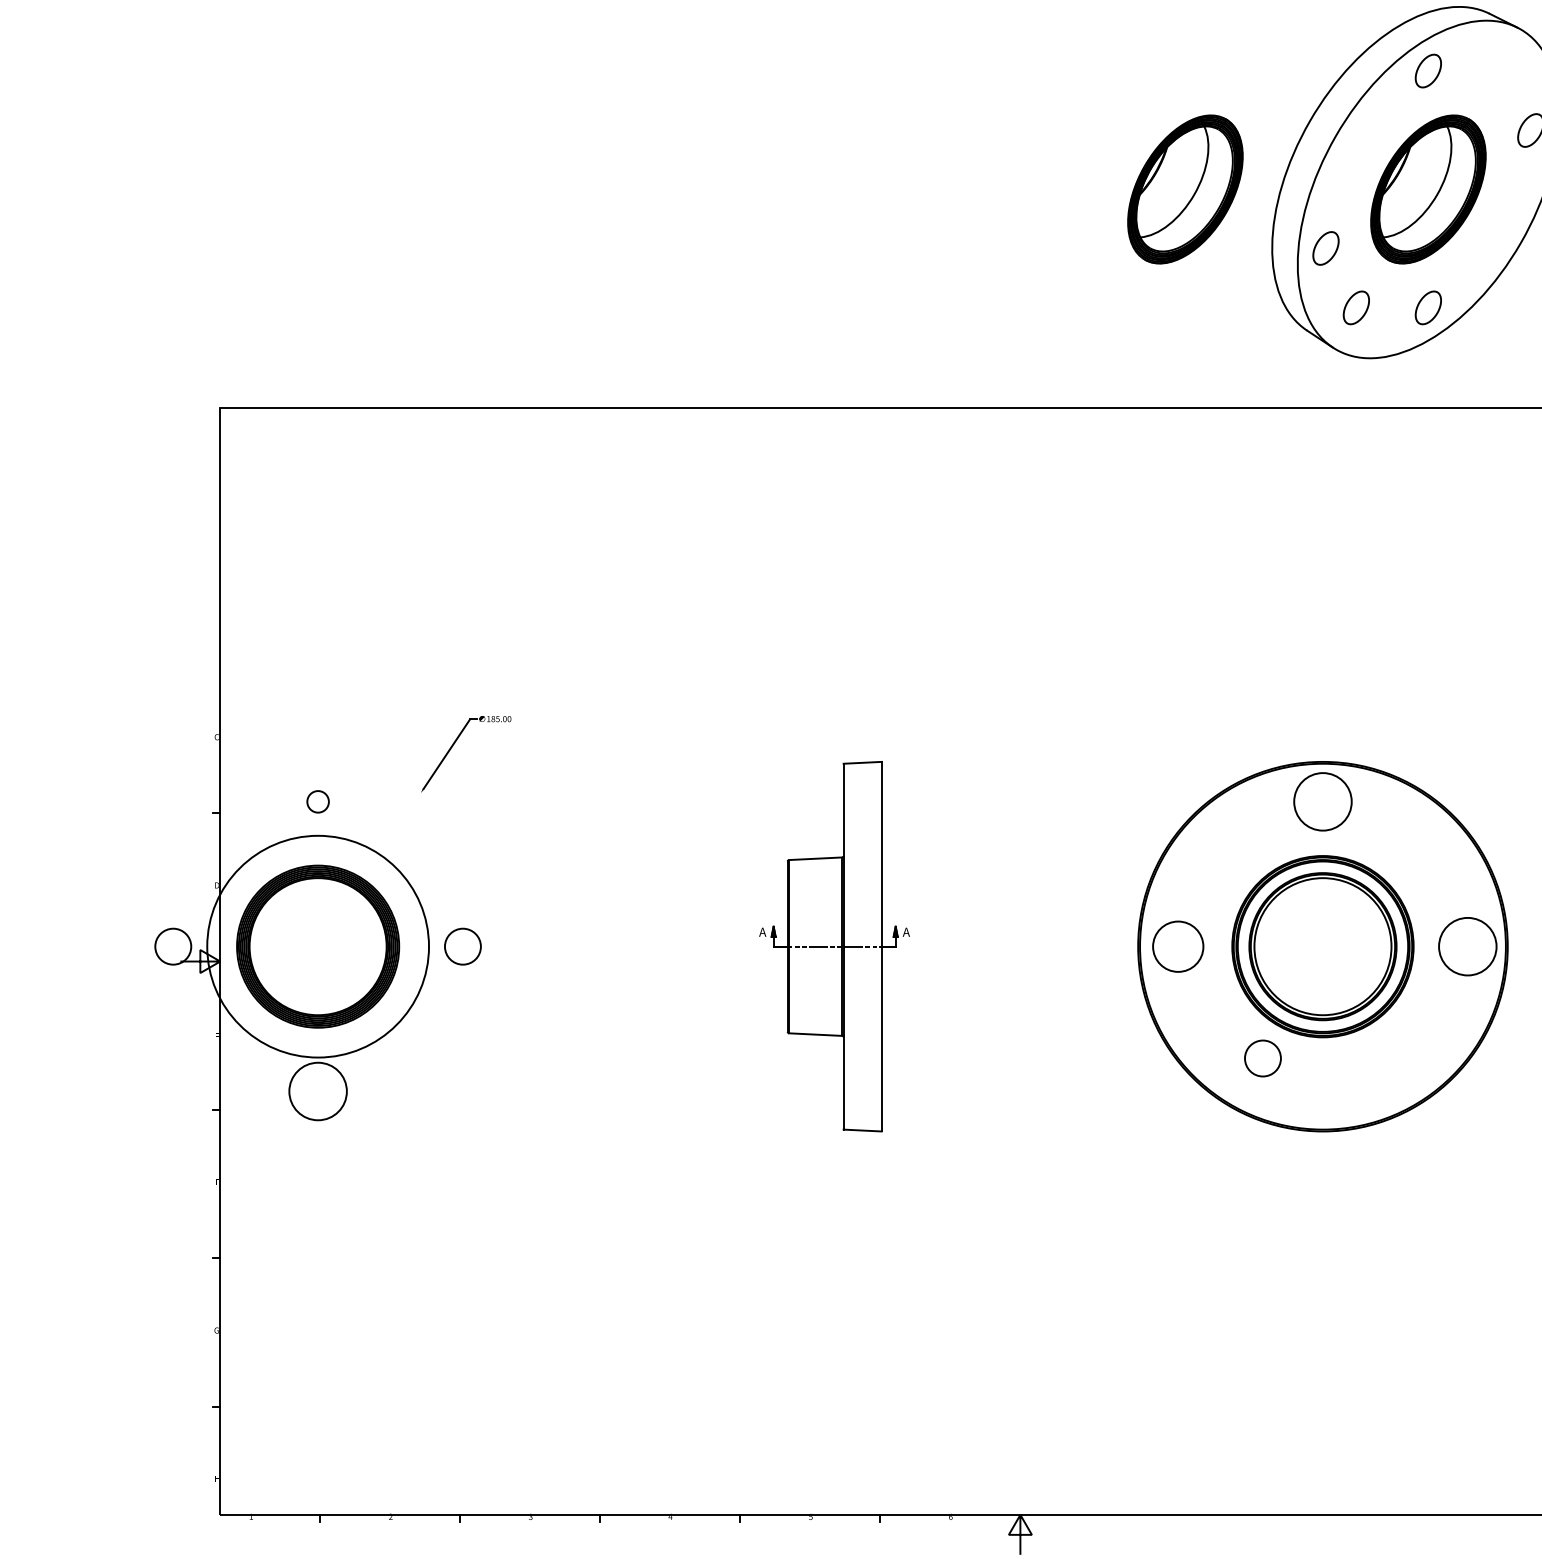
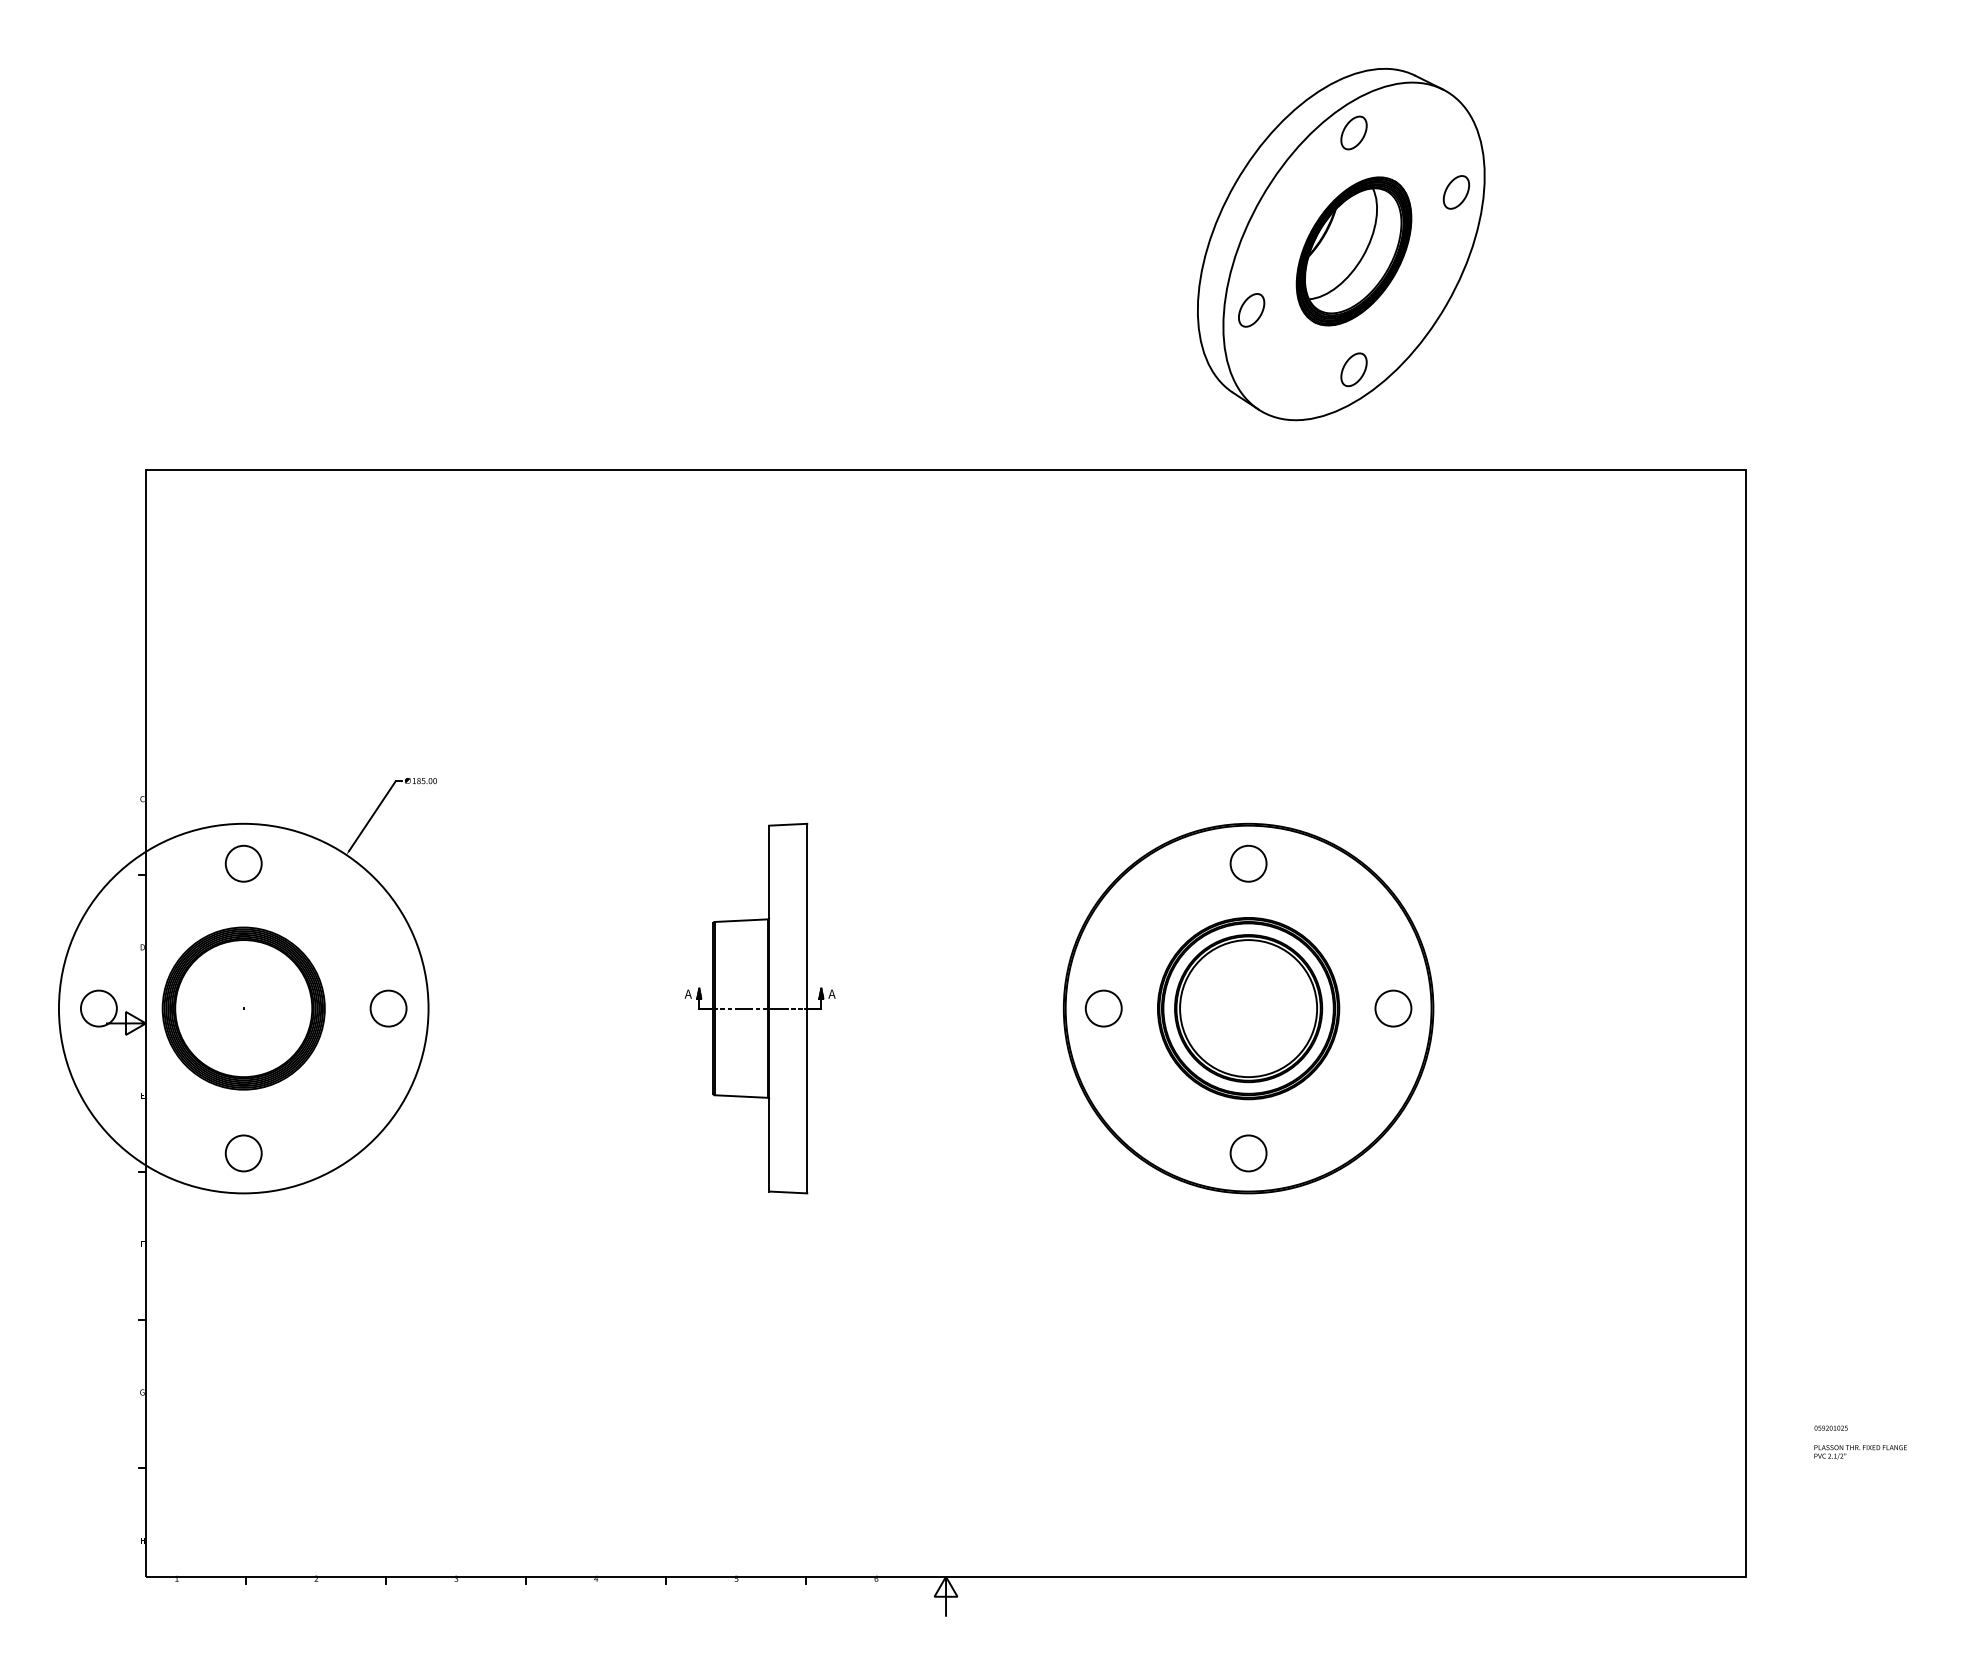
part: (1184, 189) -> (1110, 251), removed
part: (1355, 307) -> (1281, 369), removed
circle: (317, 801) -> (243, 863), size x1.67
circle: (1322, 801) -> (1248, 863), size x0.62
circle: (317, 946) -> (243, 1008), size x1.67
circle: (1177, 946) -> (1103, 1008), size x0.71
circle: (1467, 946) -> (1393, 1008), size x0.62
circle: (1262, 1058) -> (1248, 1153), moved
circle: (317, 1091) -> (243, 1153), size x0.62

